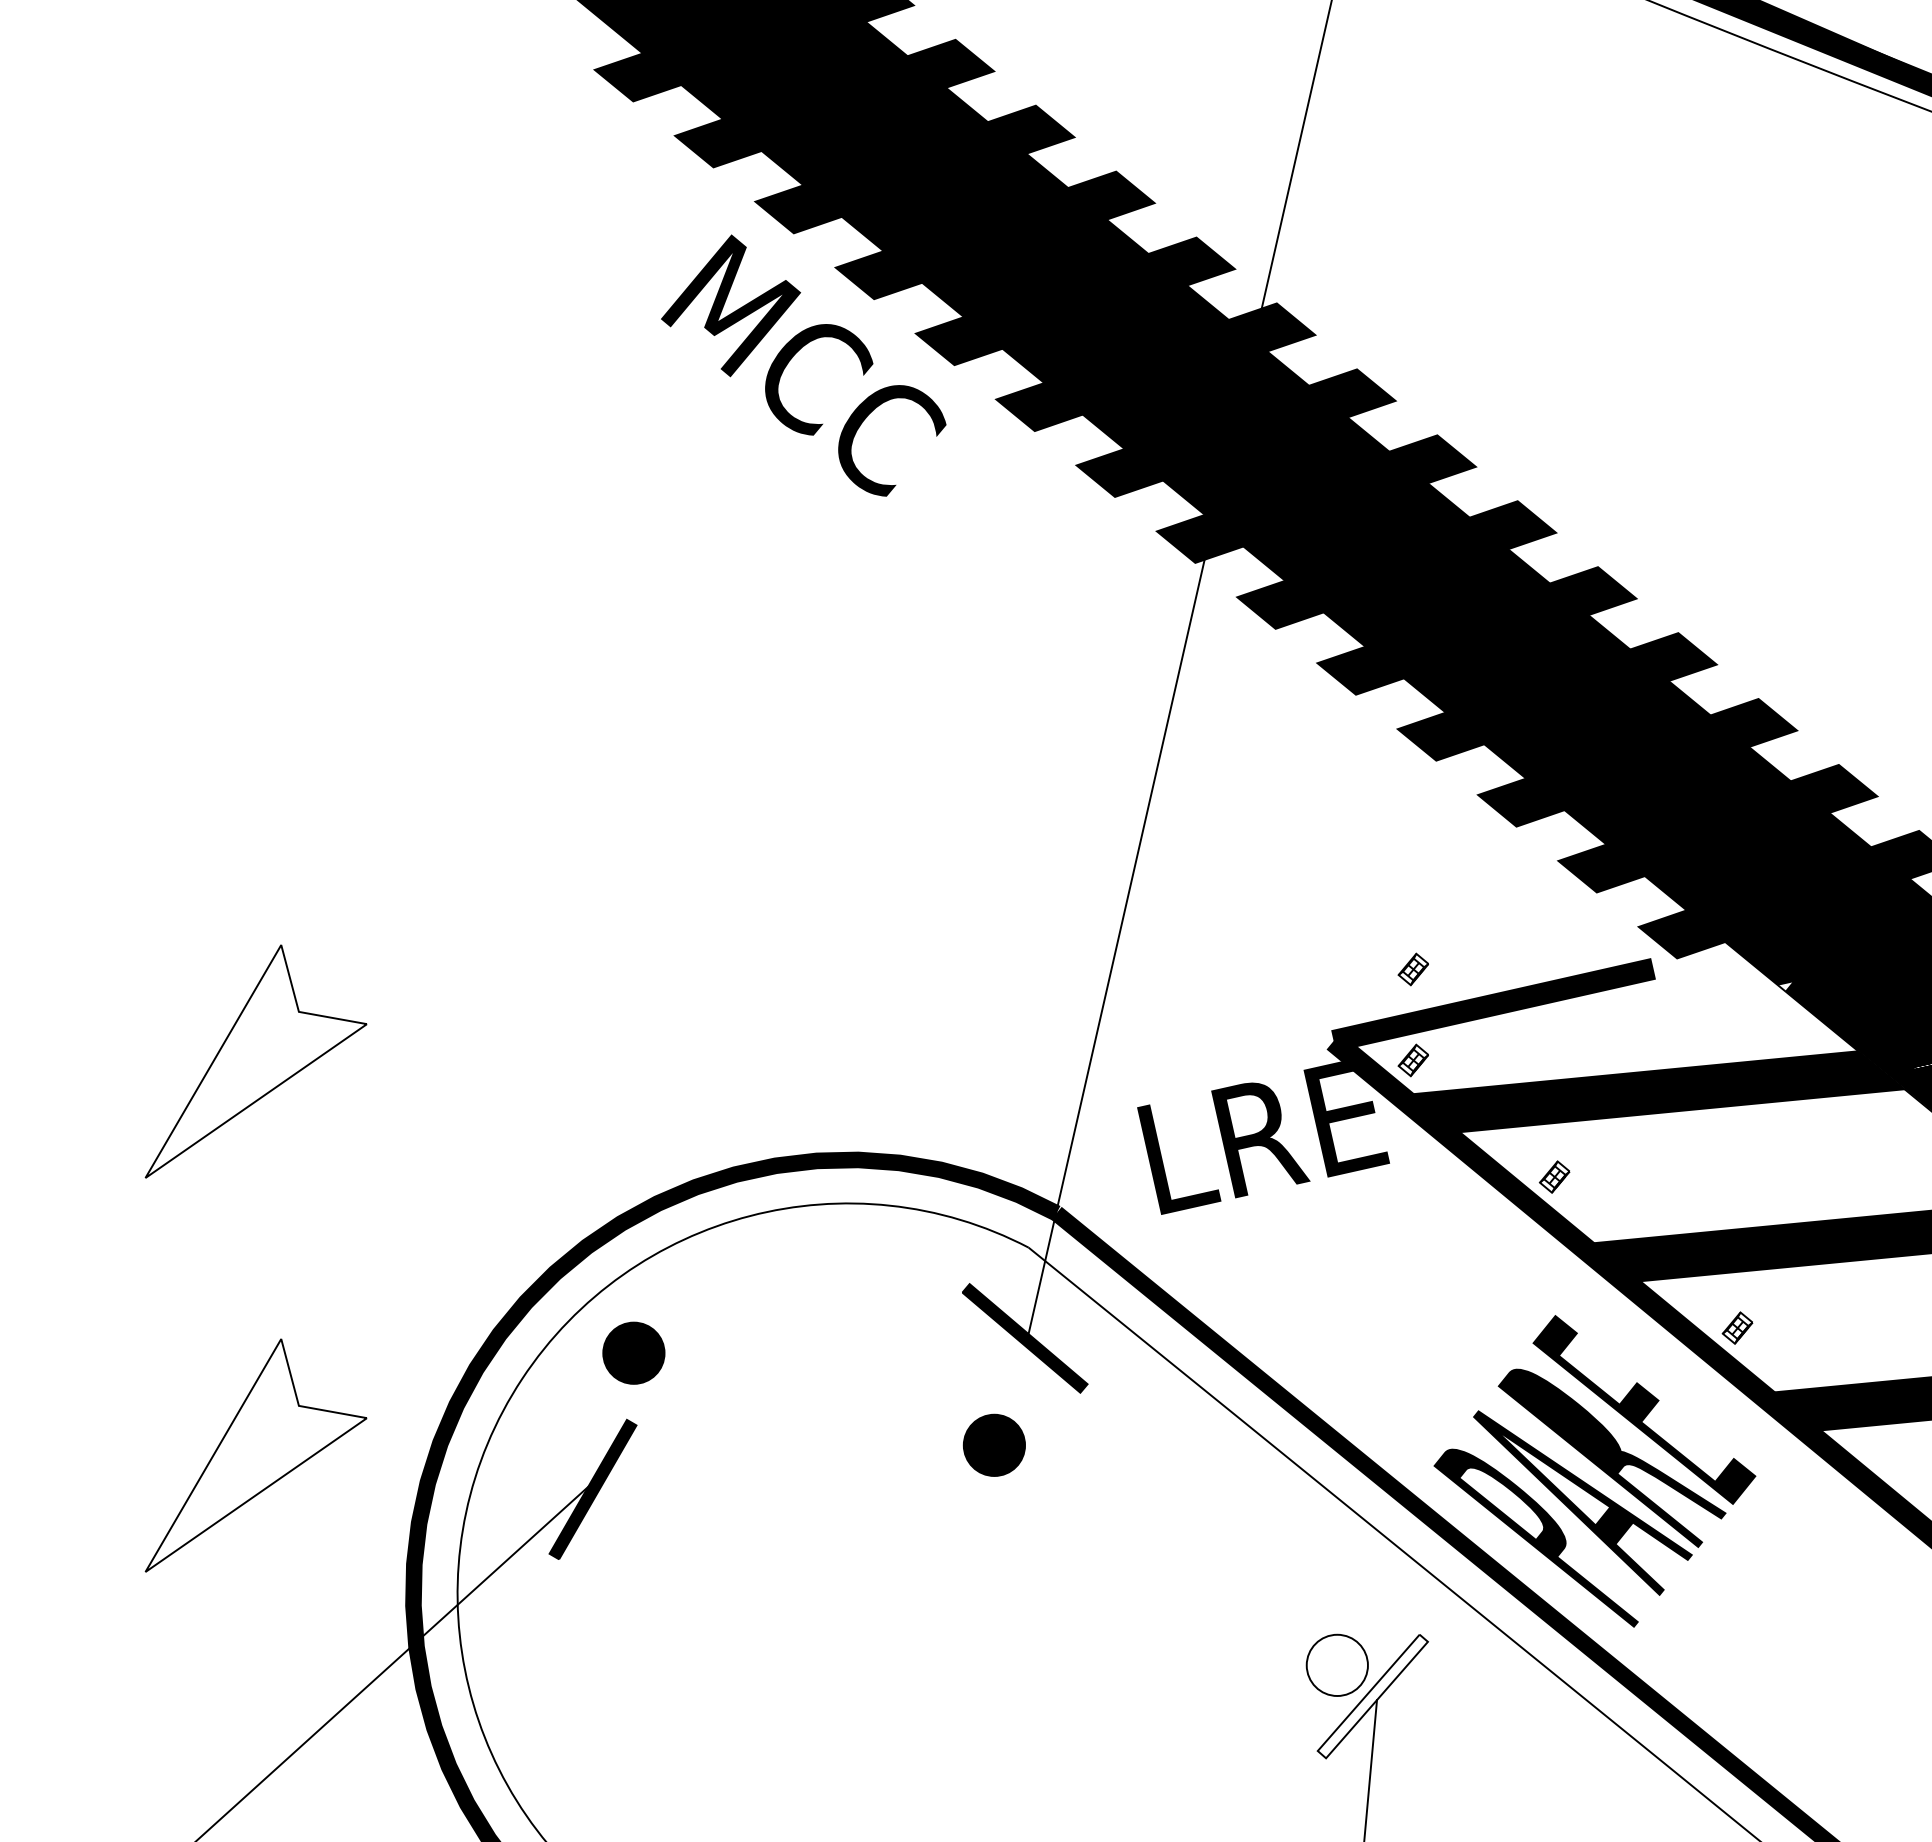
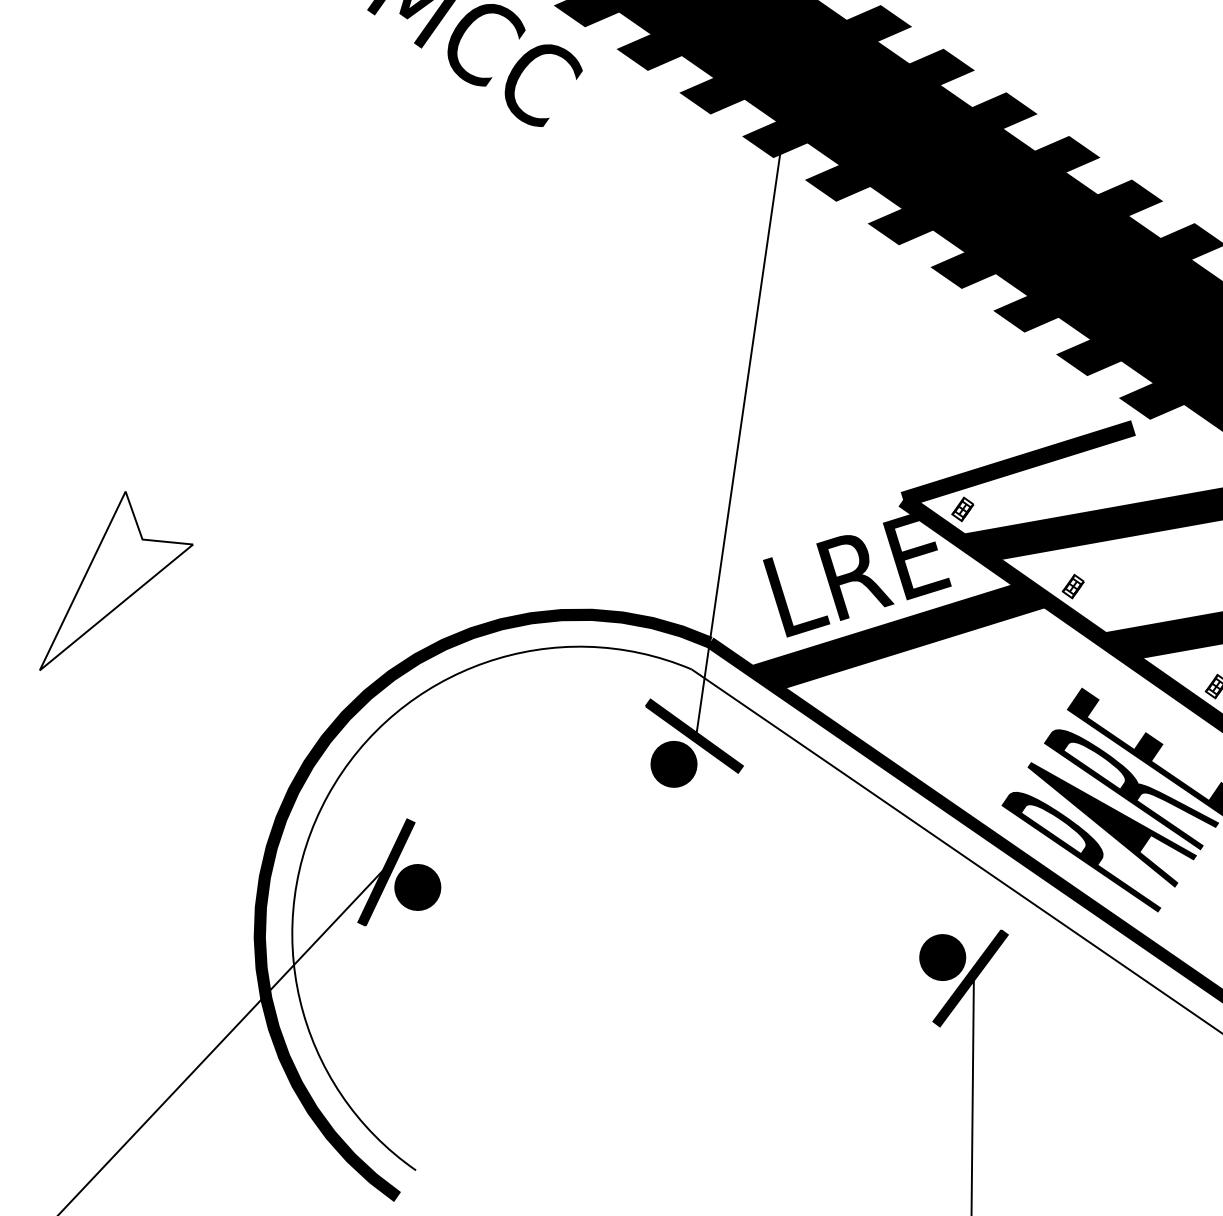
part: (1412, 969) -> (956, 442), removed
fill: (1314, 1224) -> (899, 635), added
part: (633, 1352) -> (417, 886), moved
part: (993, 1444) -> (673, 763), moved
part: (255, 1455) -> (136, 867), removed
fill: (1336, 1665) -> (942, 957), added
fill: (1372, 1696) -> (970, 978), added

